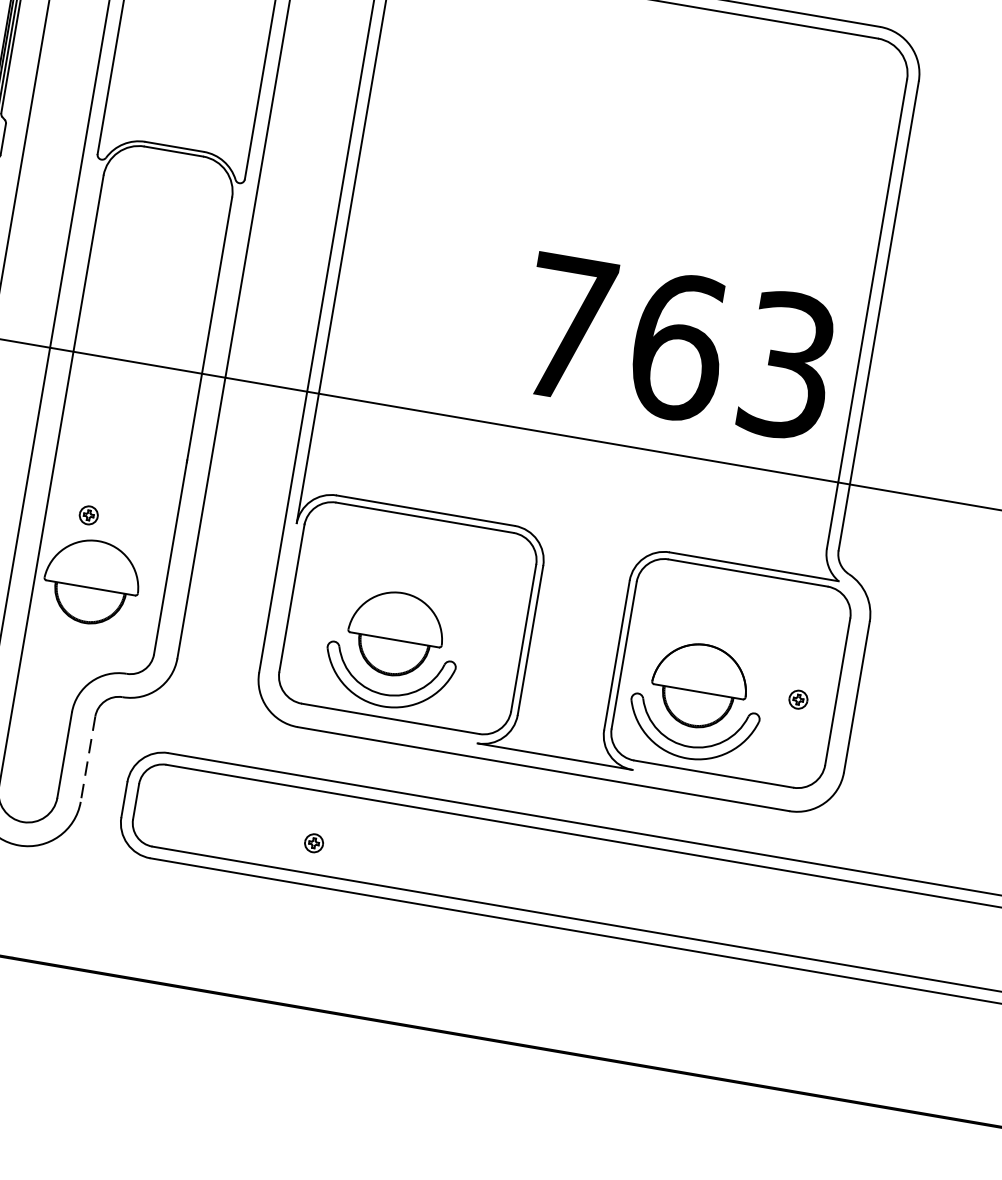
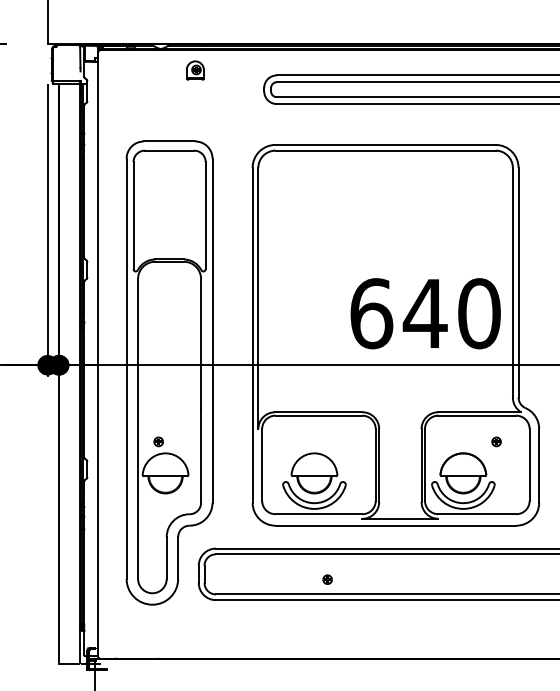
text: (678, 346) -> (425, 313), 763 -> 640
part: (798, 698) -> (496, 441), moved
line: (88, 760) -> (178, 558), dashed -> solid
part: (313, 842) -> (327, 579), moved

